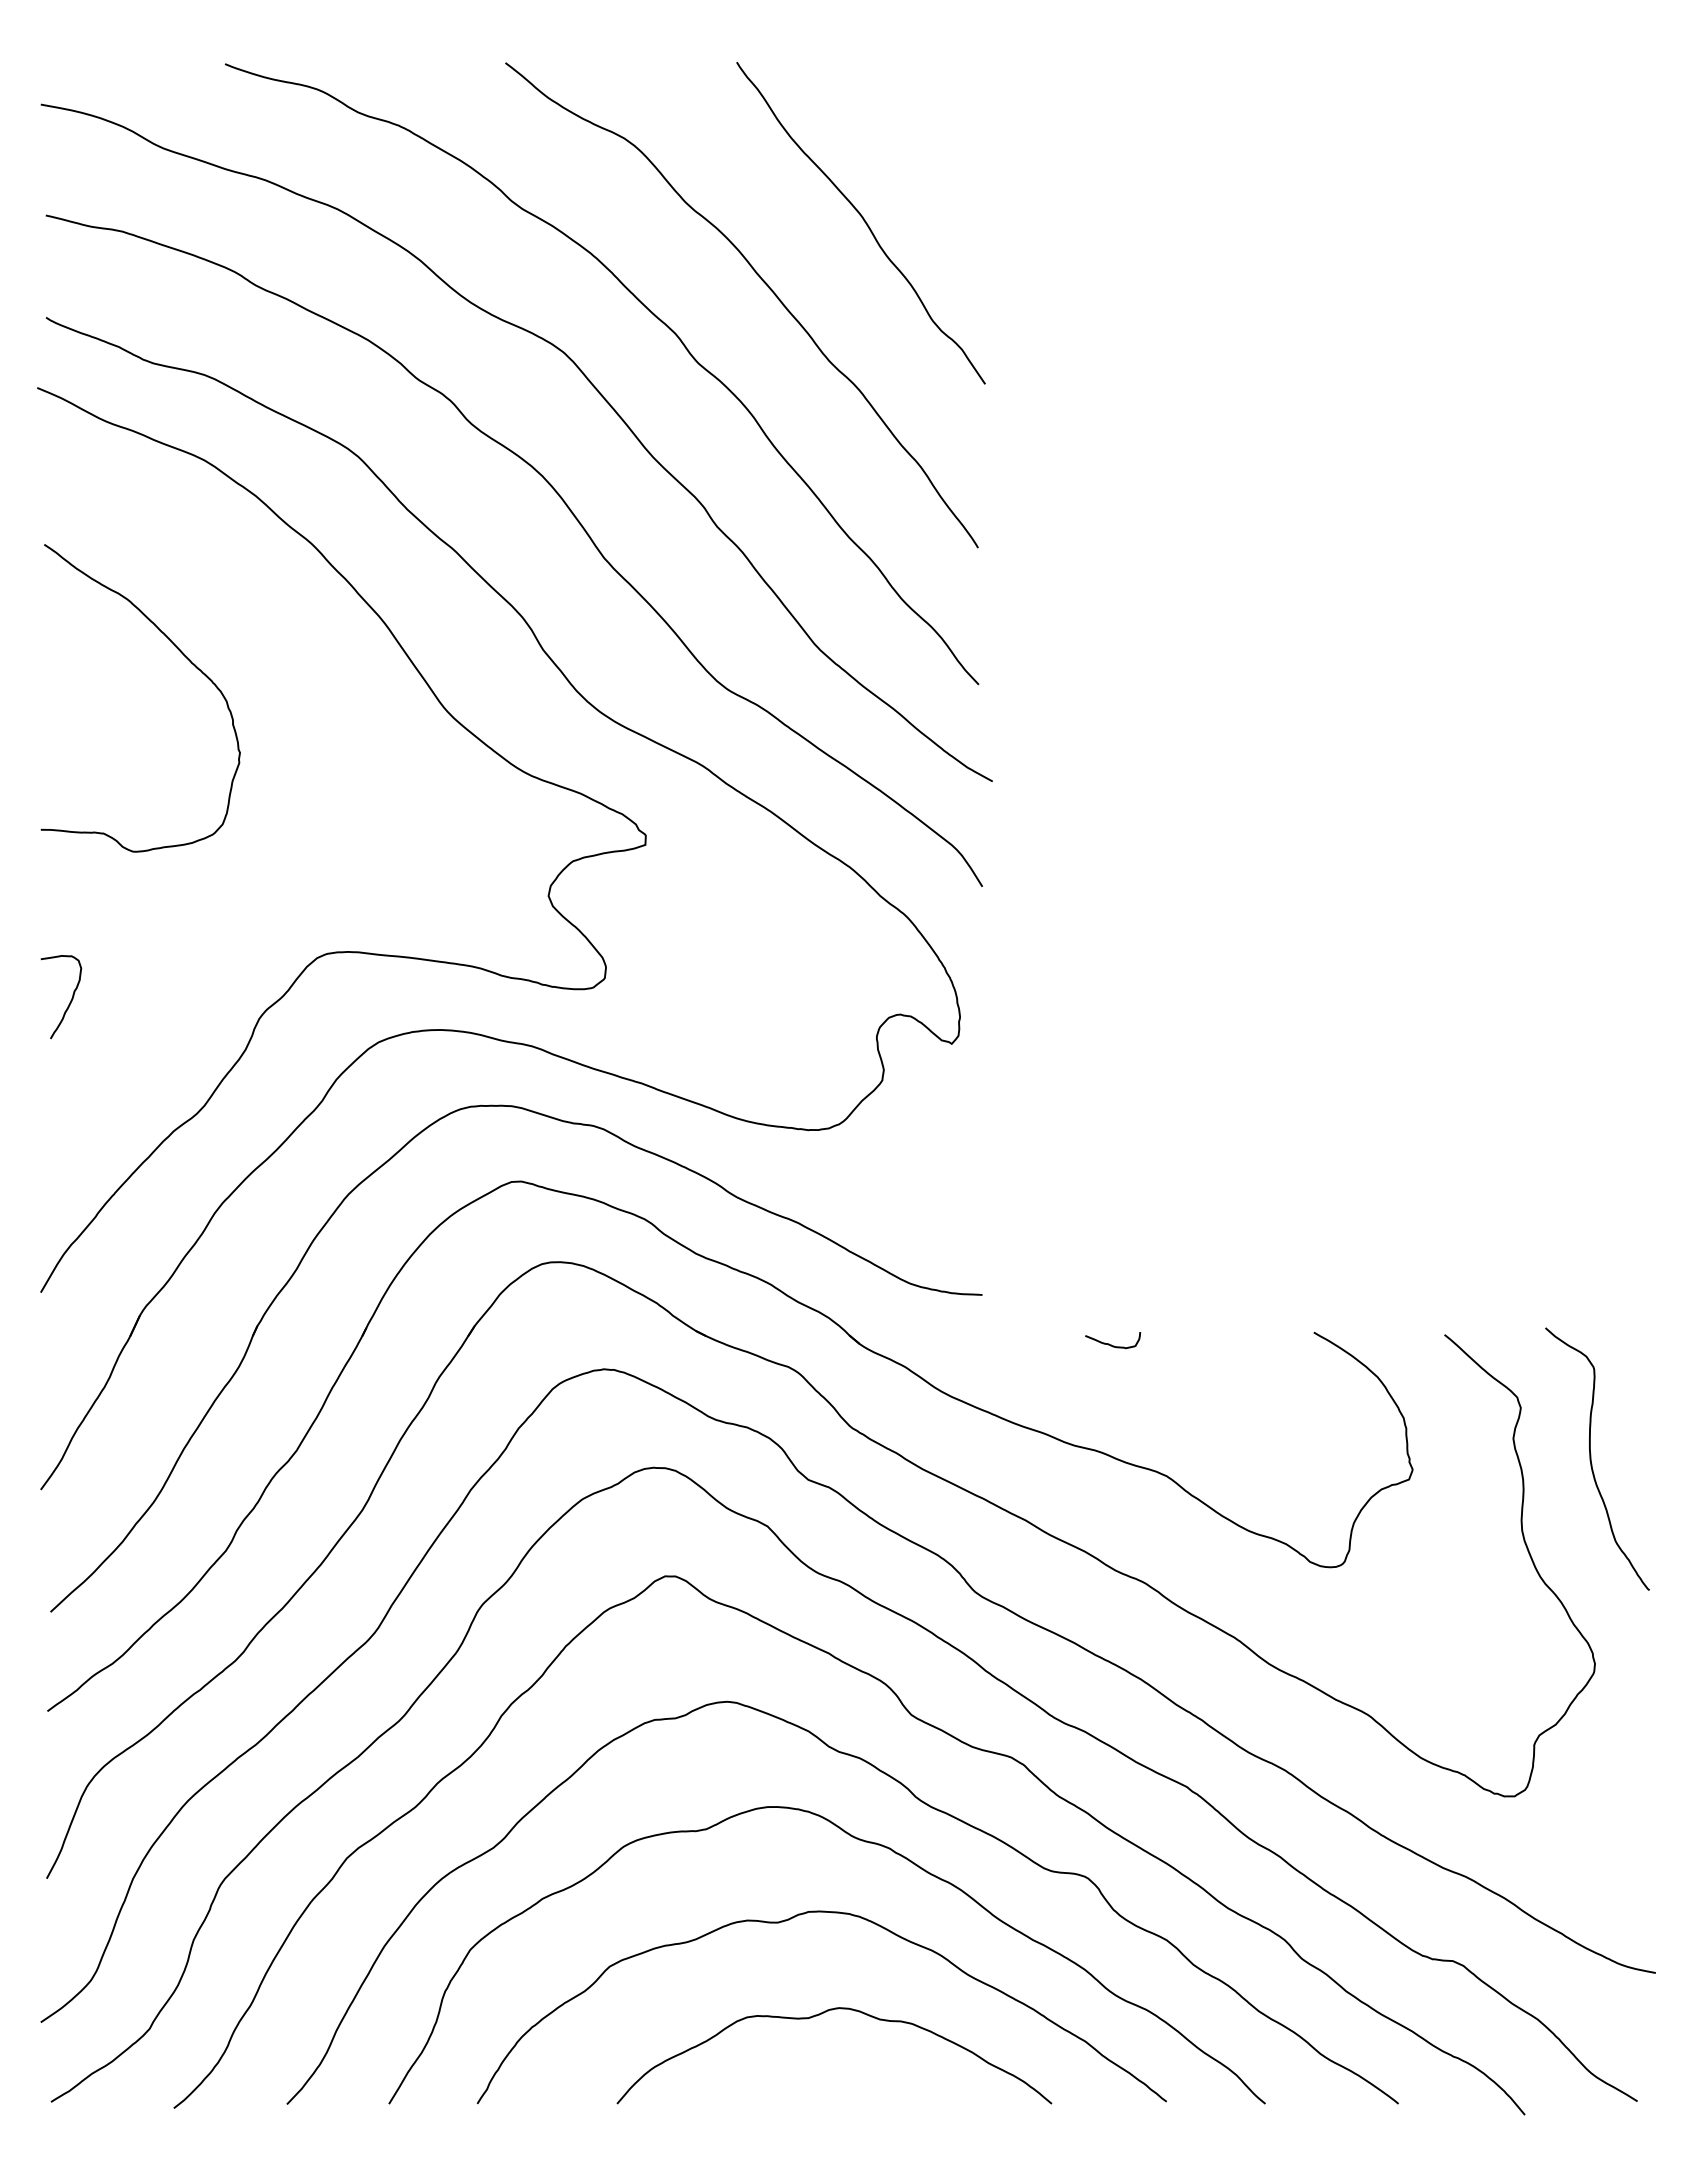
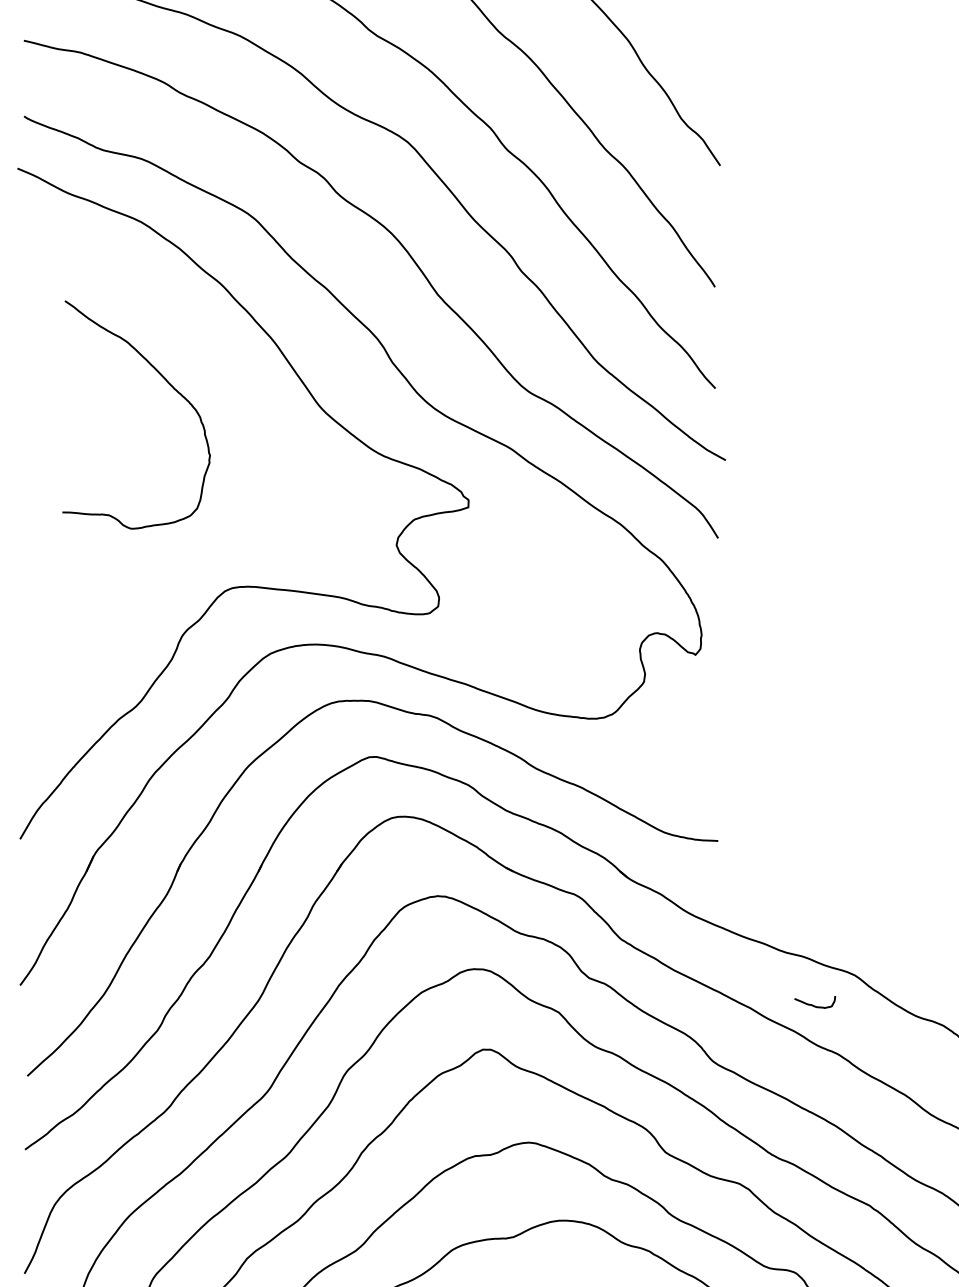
curve: (183, 655) -> (168, 383), moved
curve: (69, 1002) -> (41, 624), removed
curve: (1111, 1344) -> (813, 1005), moved

